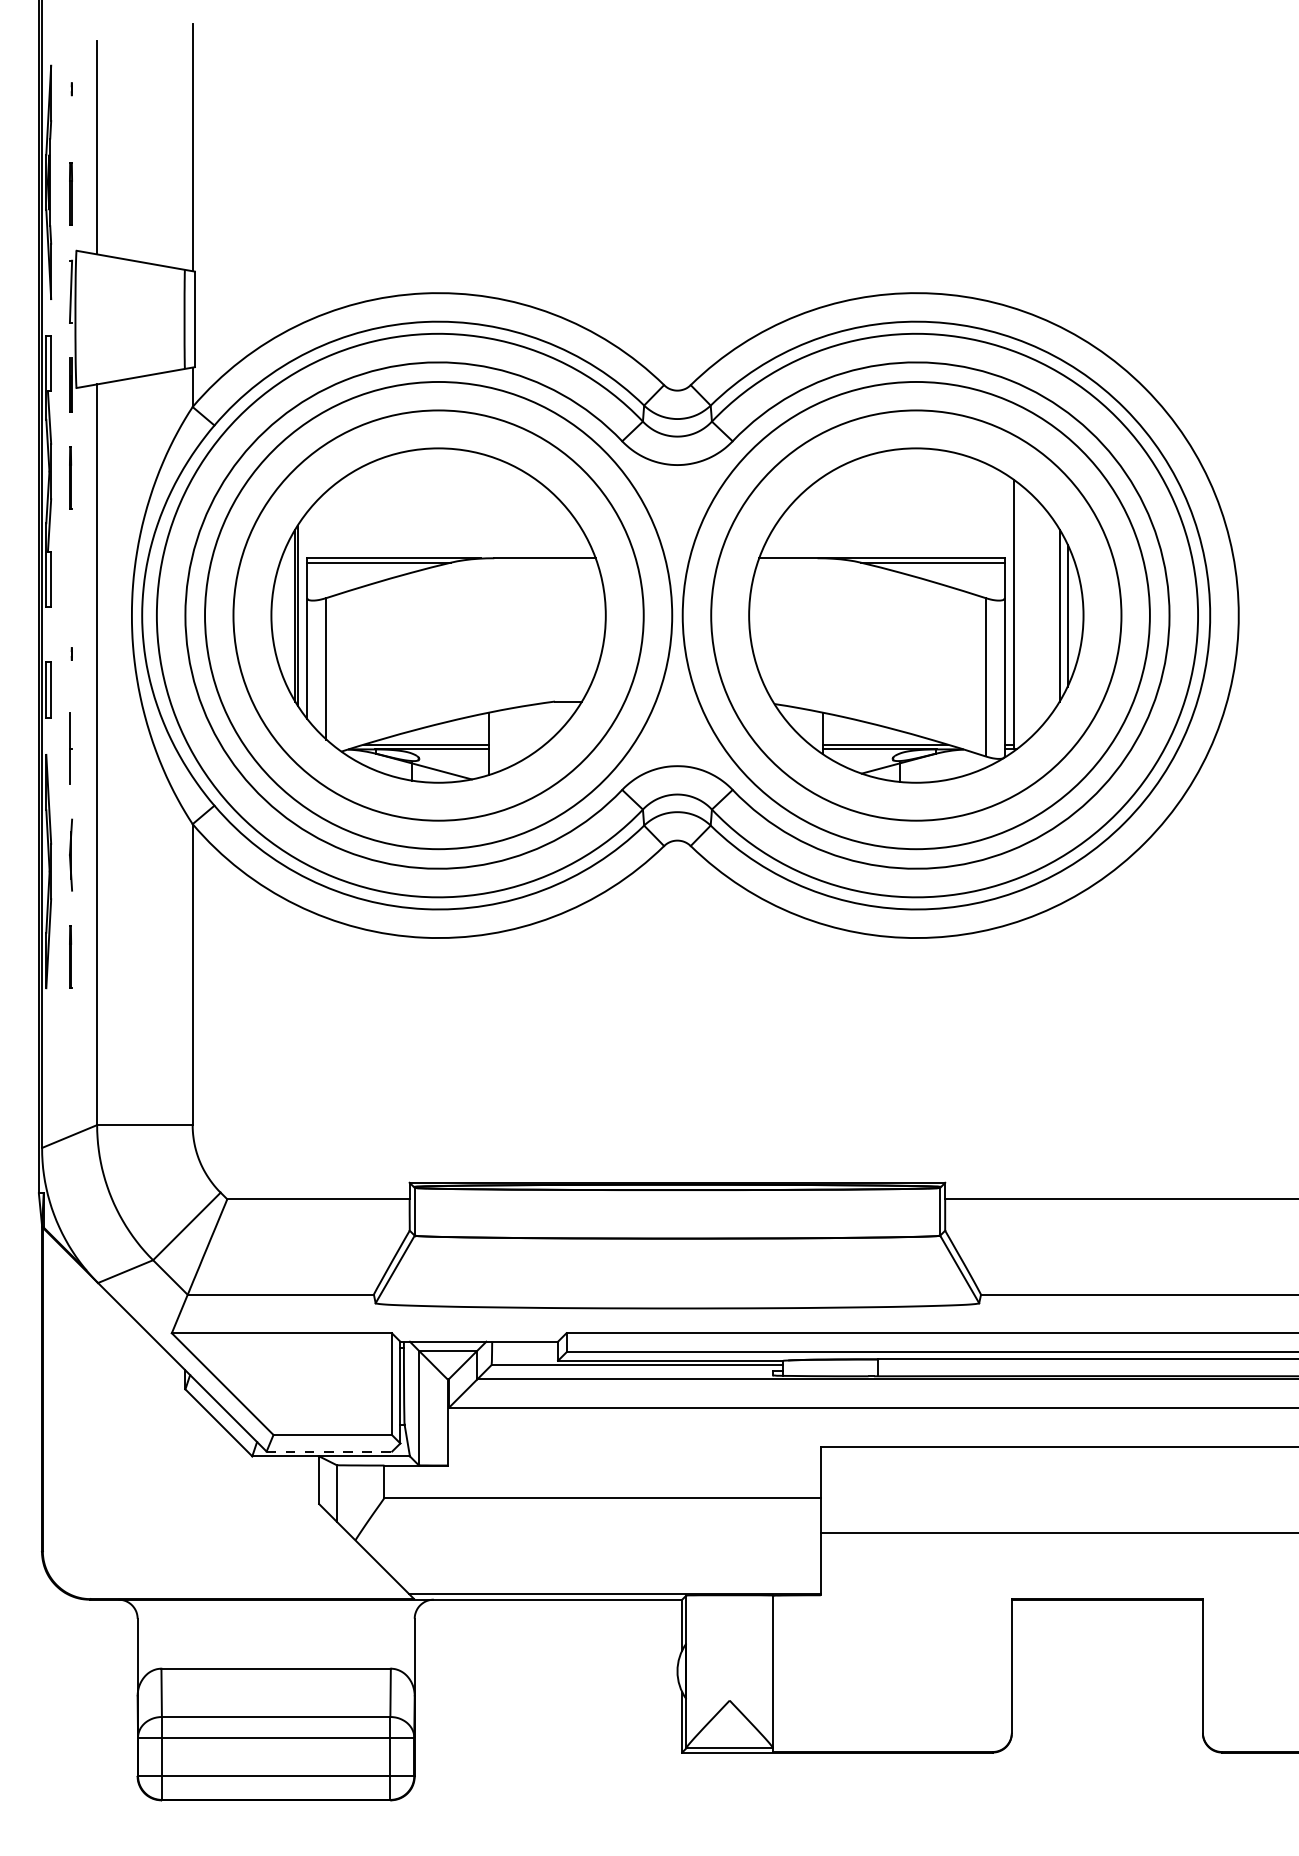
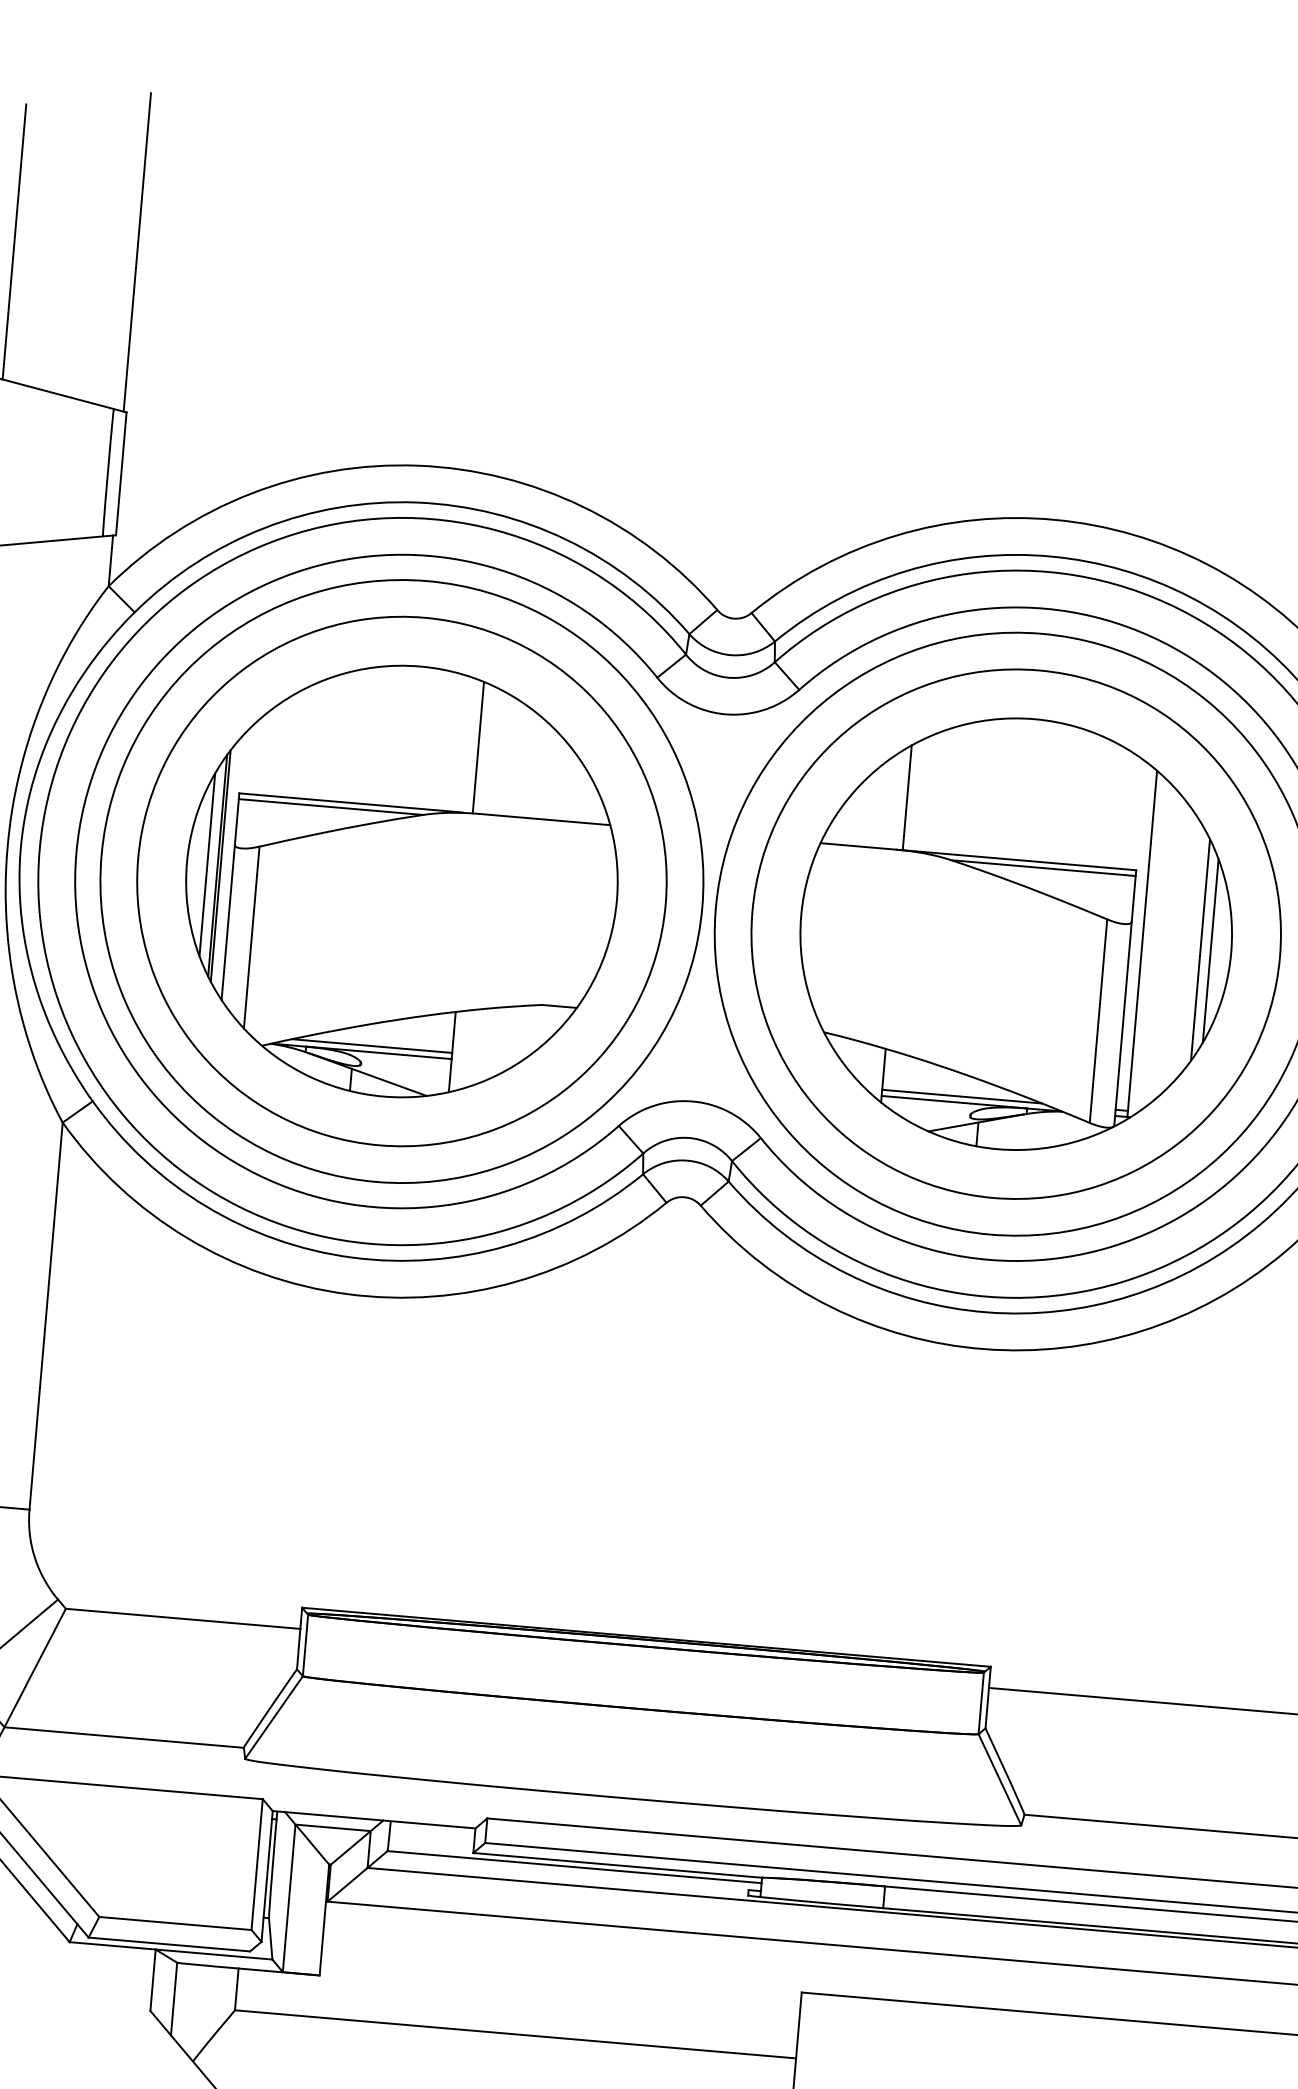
line: (488, 507) -> (478, 748), added
line: (823, 517) -> (907, 797), added
line: (287, 615) -> (207, 864), added
line: (329, 1451) -> (169, 1944), dashed -> solid

